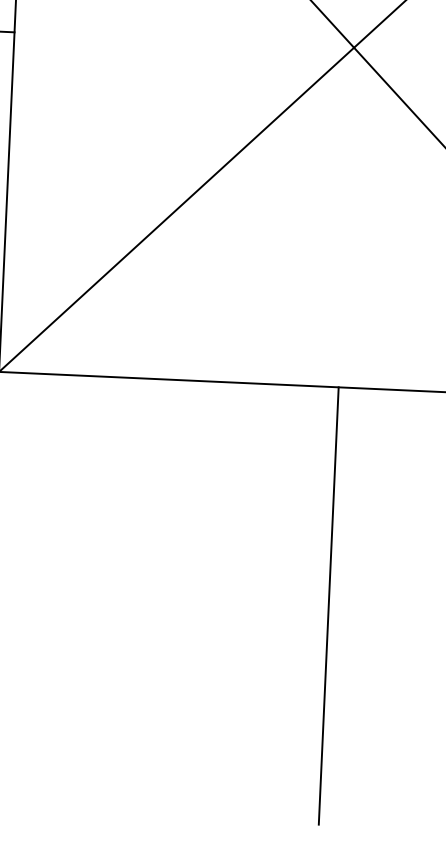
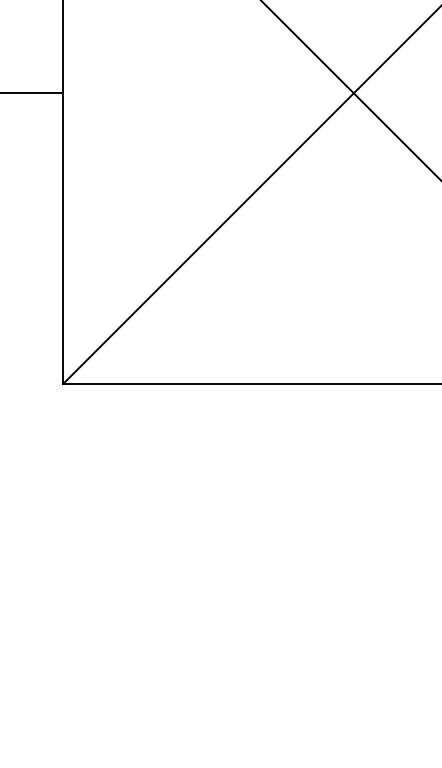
line: (328, 605) -> (353, 570), removed

